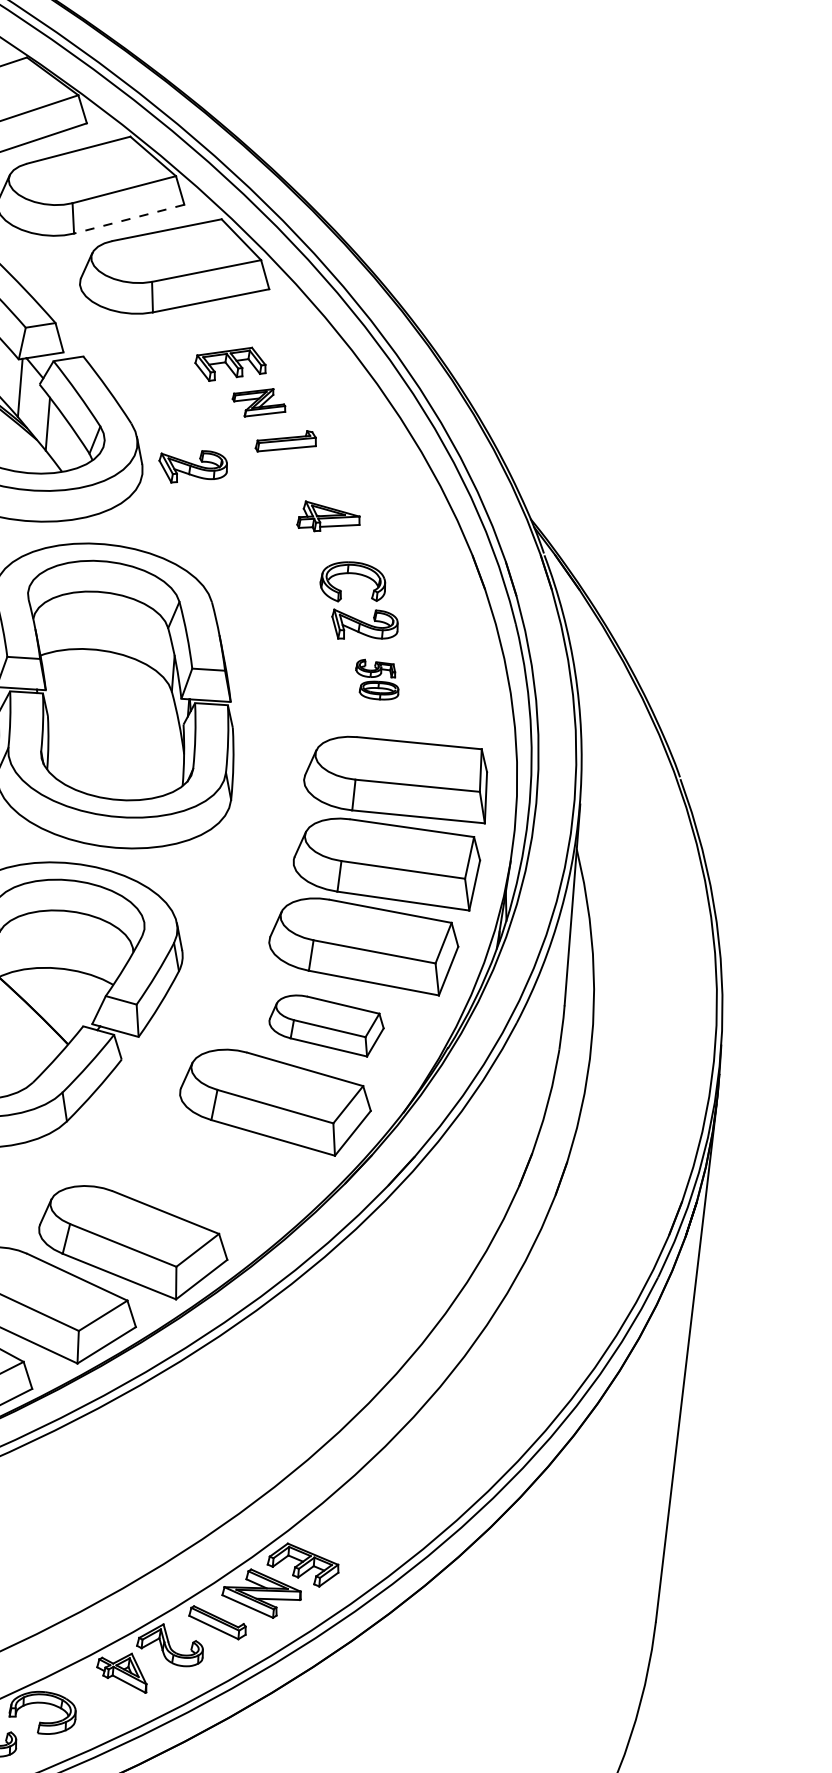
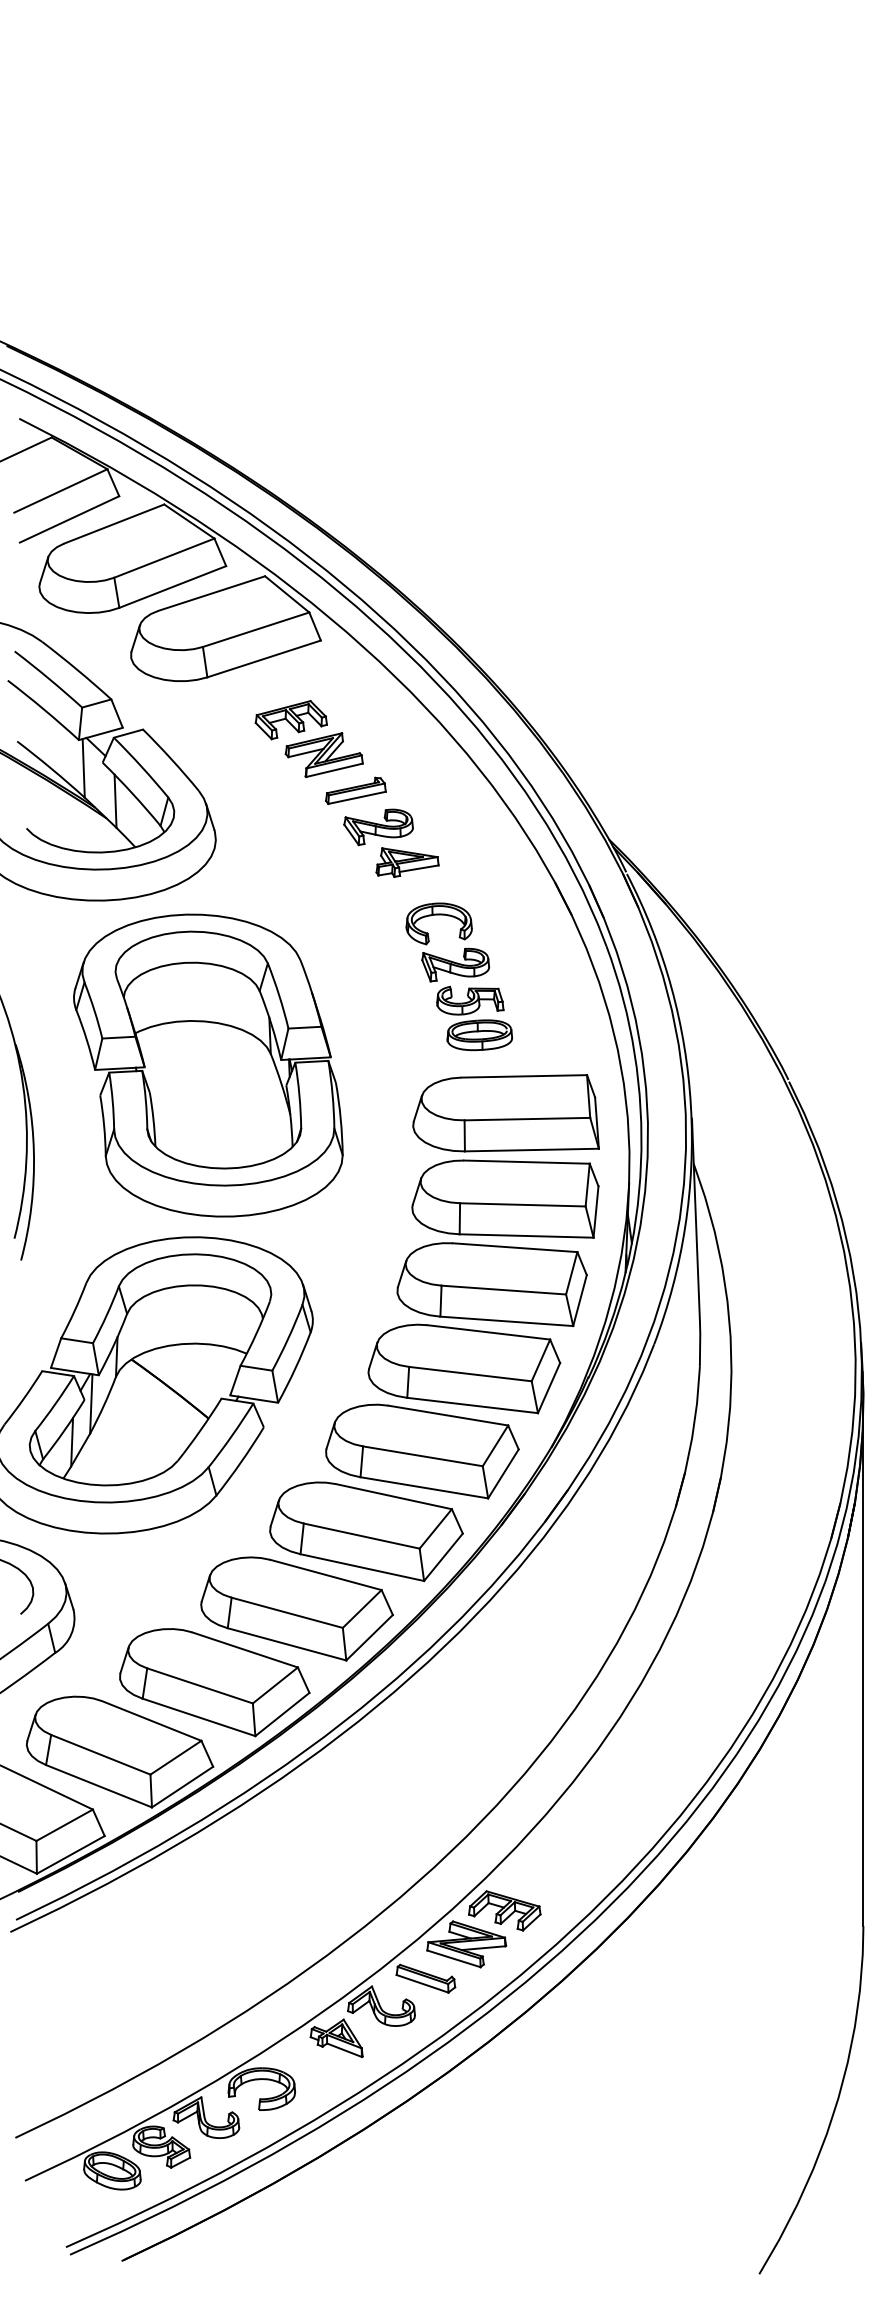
line: (128, 219) -> (172, 587), dashed -> solid
part: (258, 403) -> (323, 755), size x1.43
part: (192, 467) -> (378, 827), moved
part: (377, 680) -> (474, 1018), size x1.67
part: (326, 1024) -> (464, 1368), size x1.67
part: (210, 1174) -> (366, 1531), added

